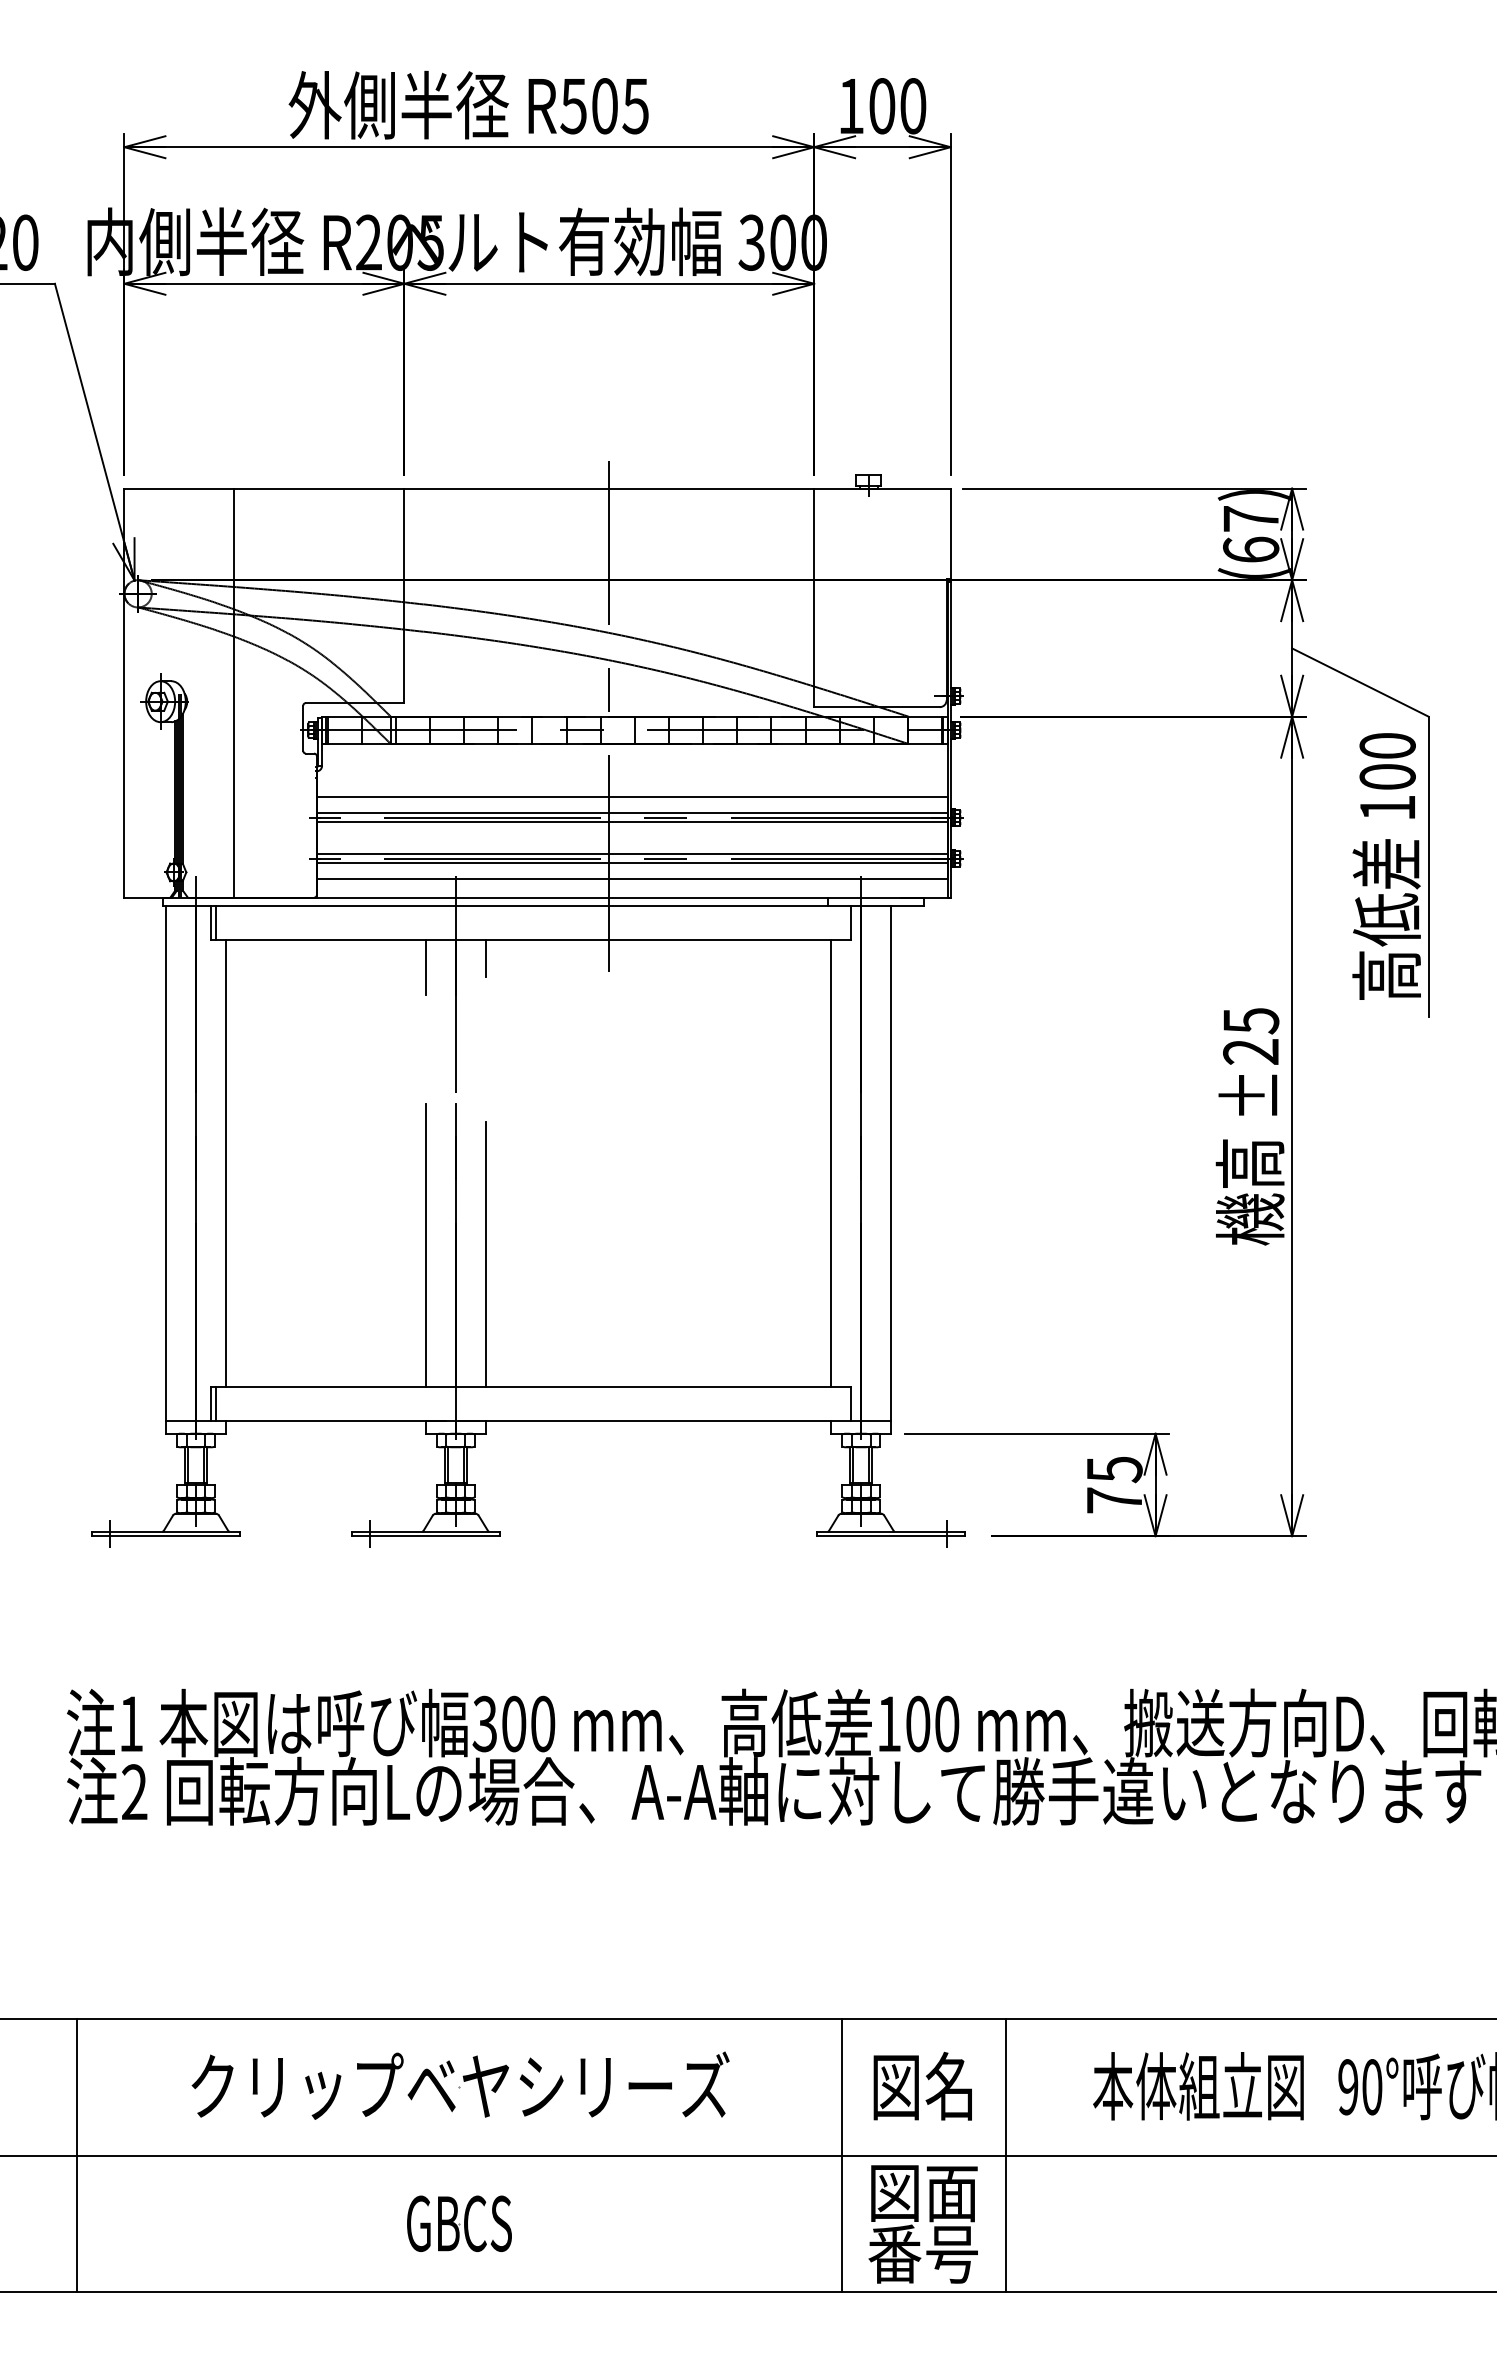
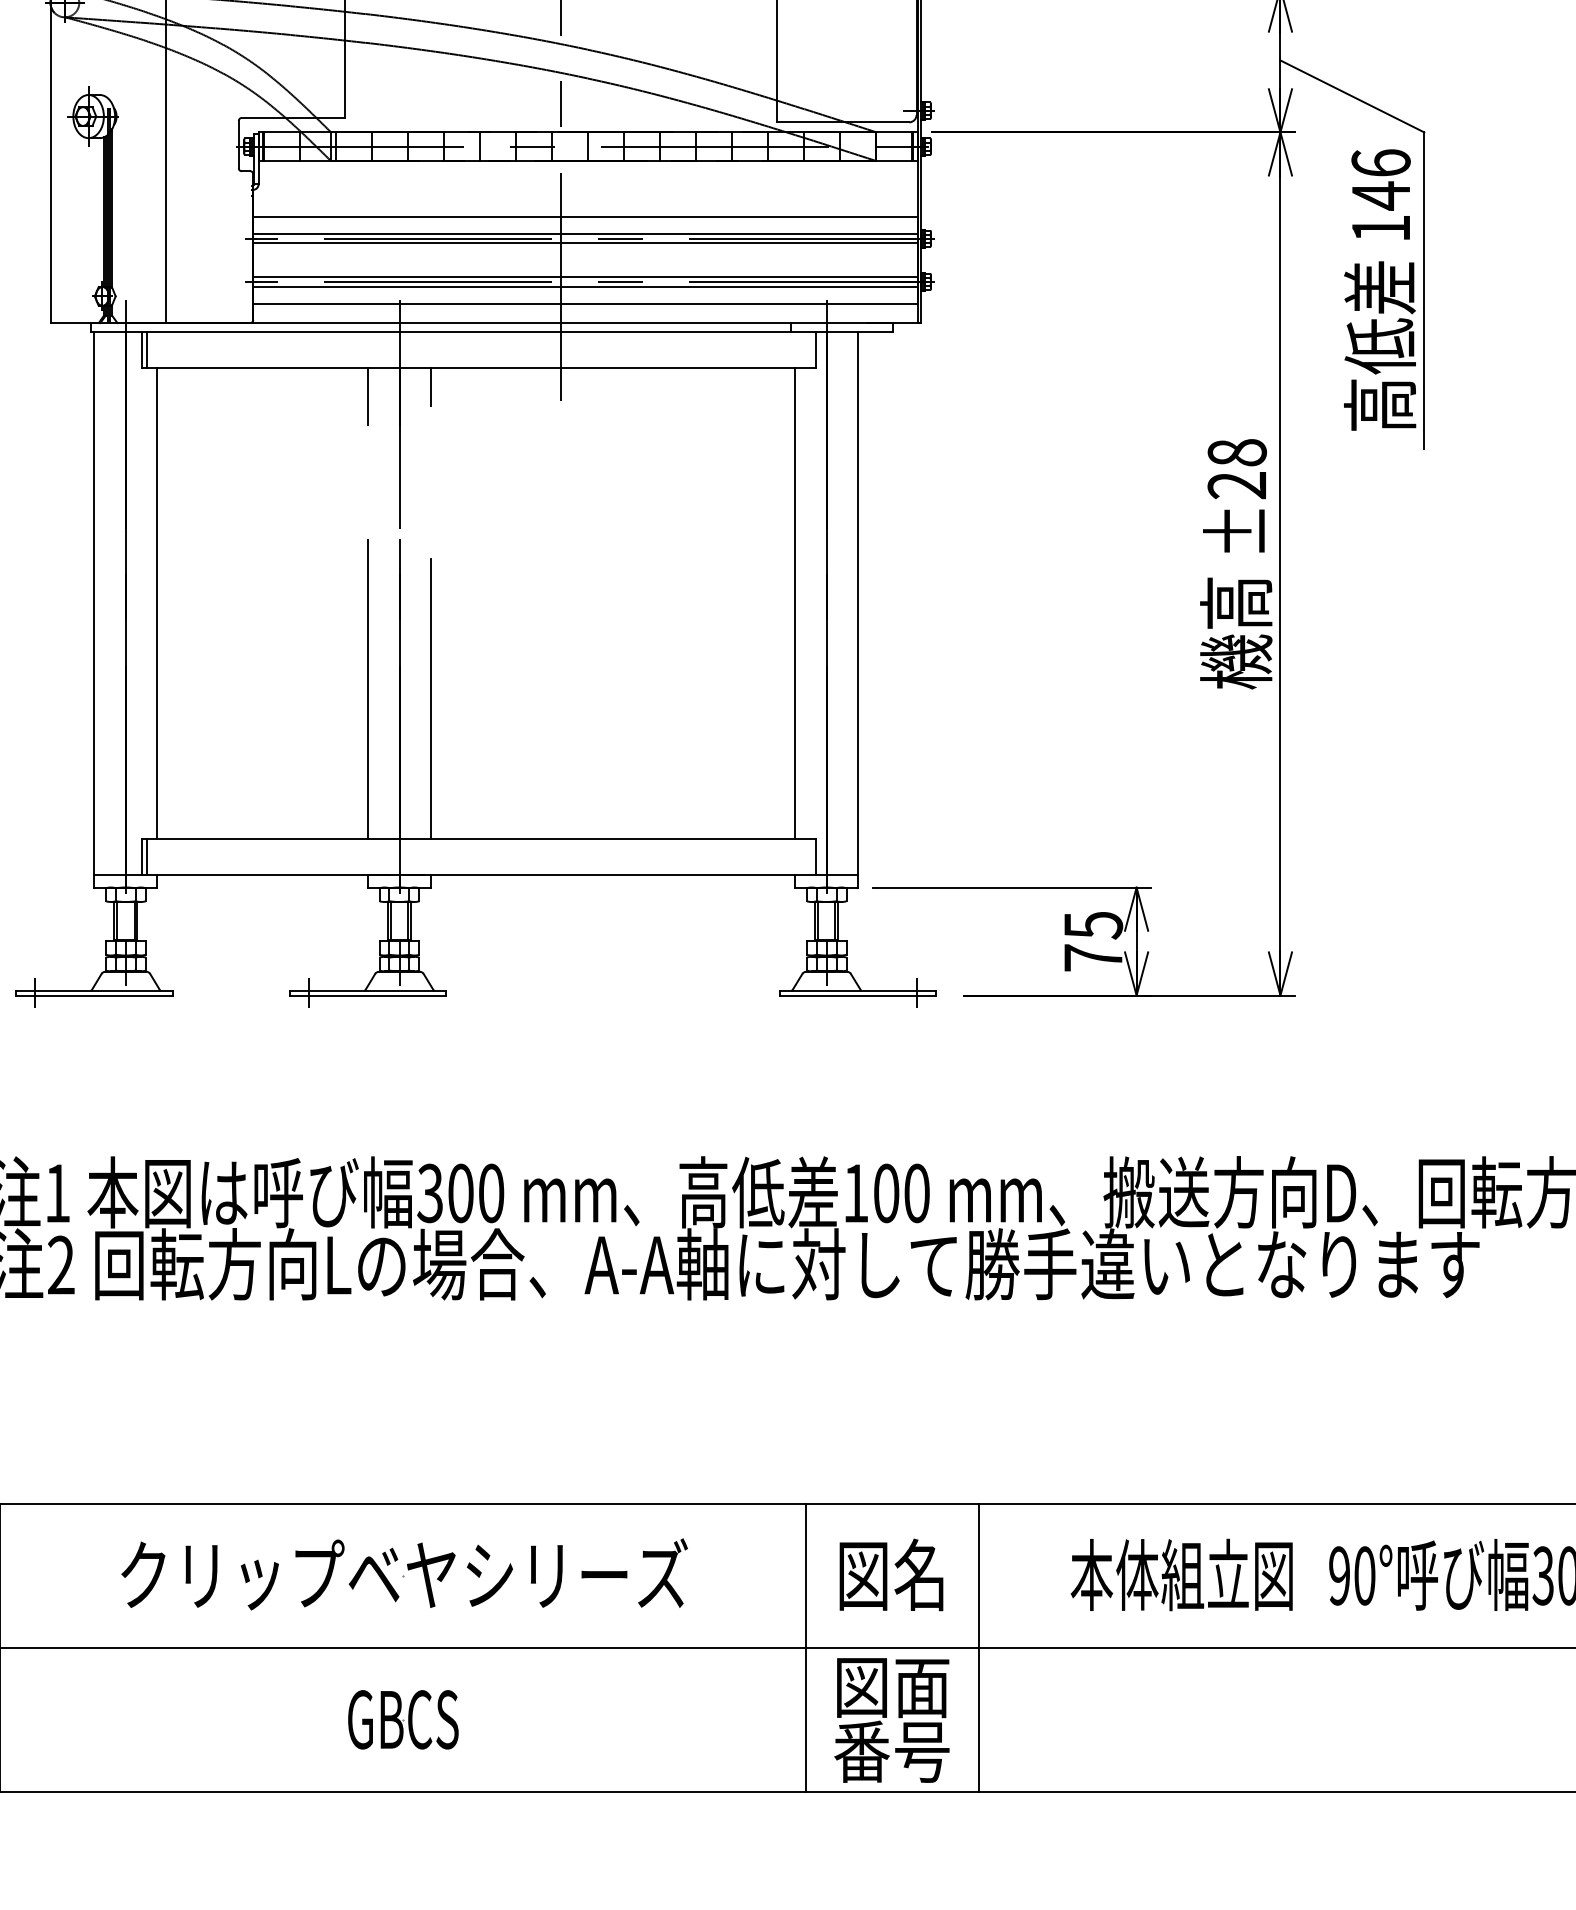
text: (1387, 761) -> (1380, 179), 100 -> 146
text: (1251, 1020) -> (1237, 452), ±25 -> ±28

